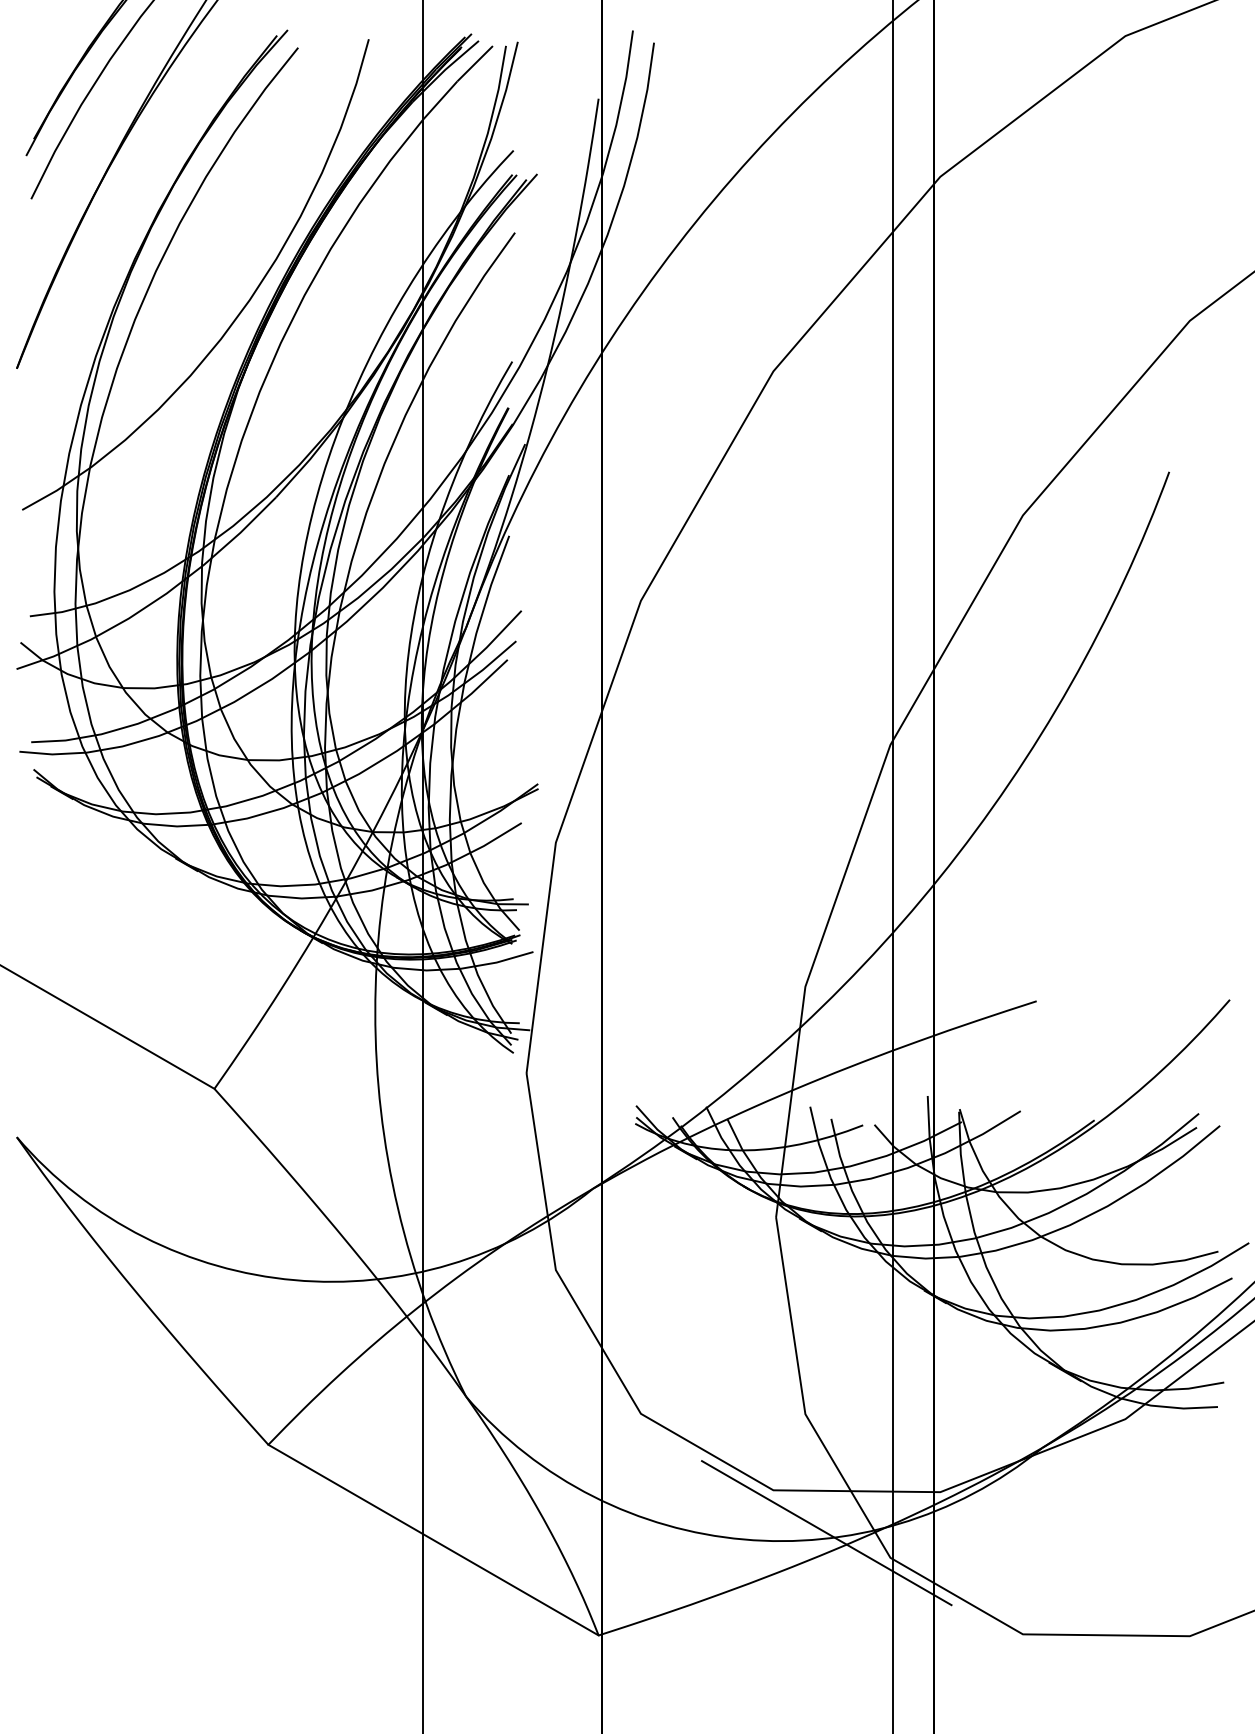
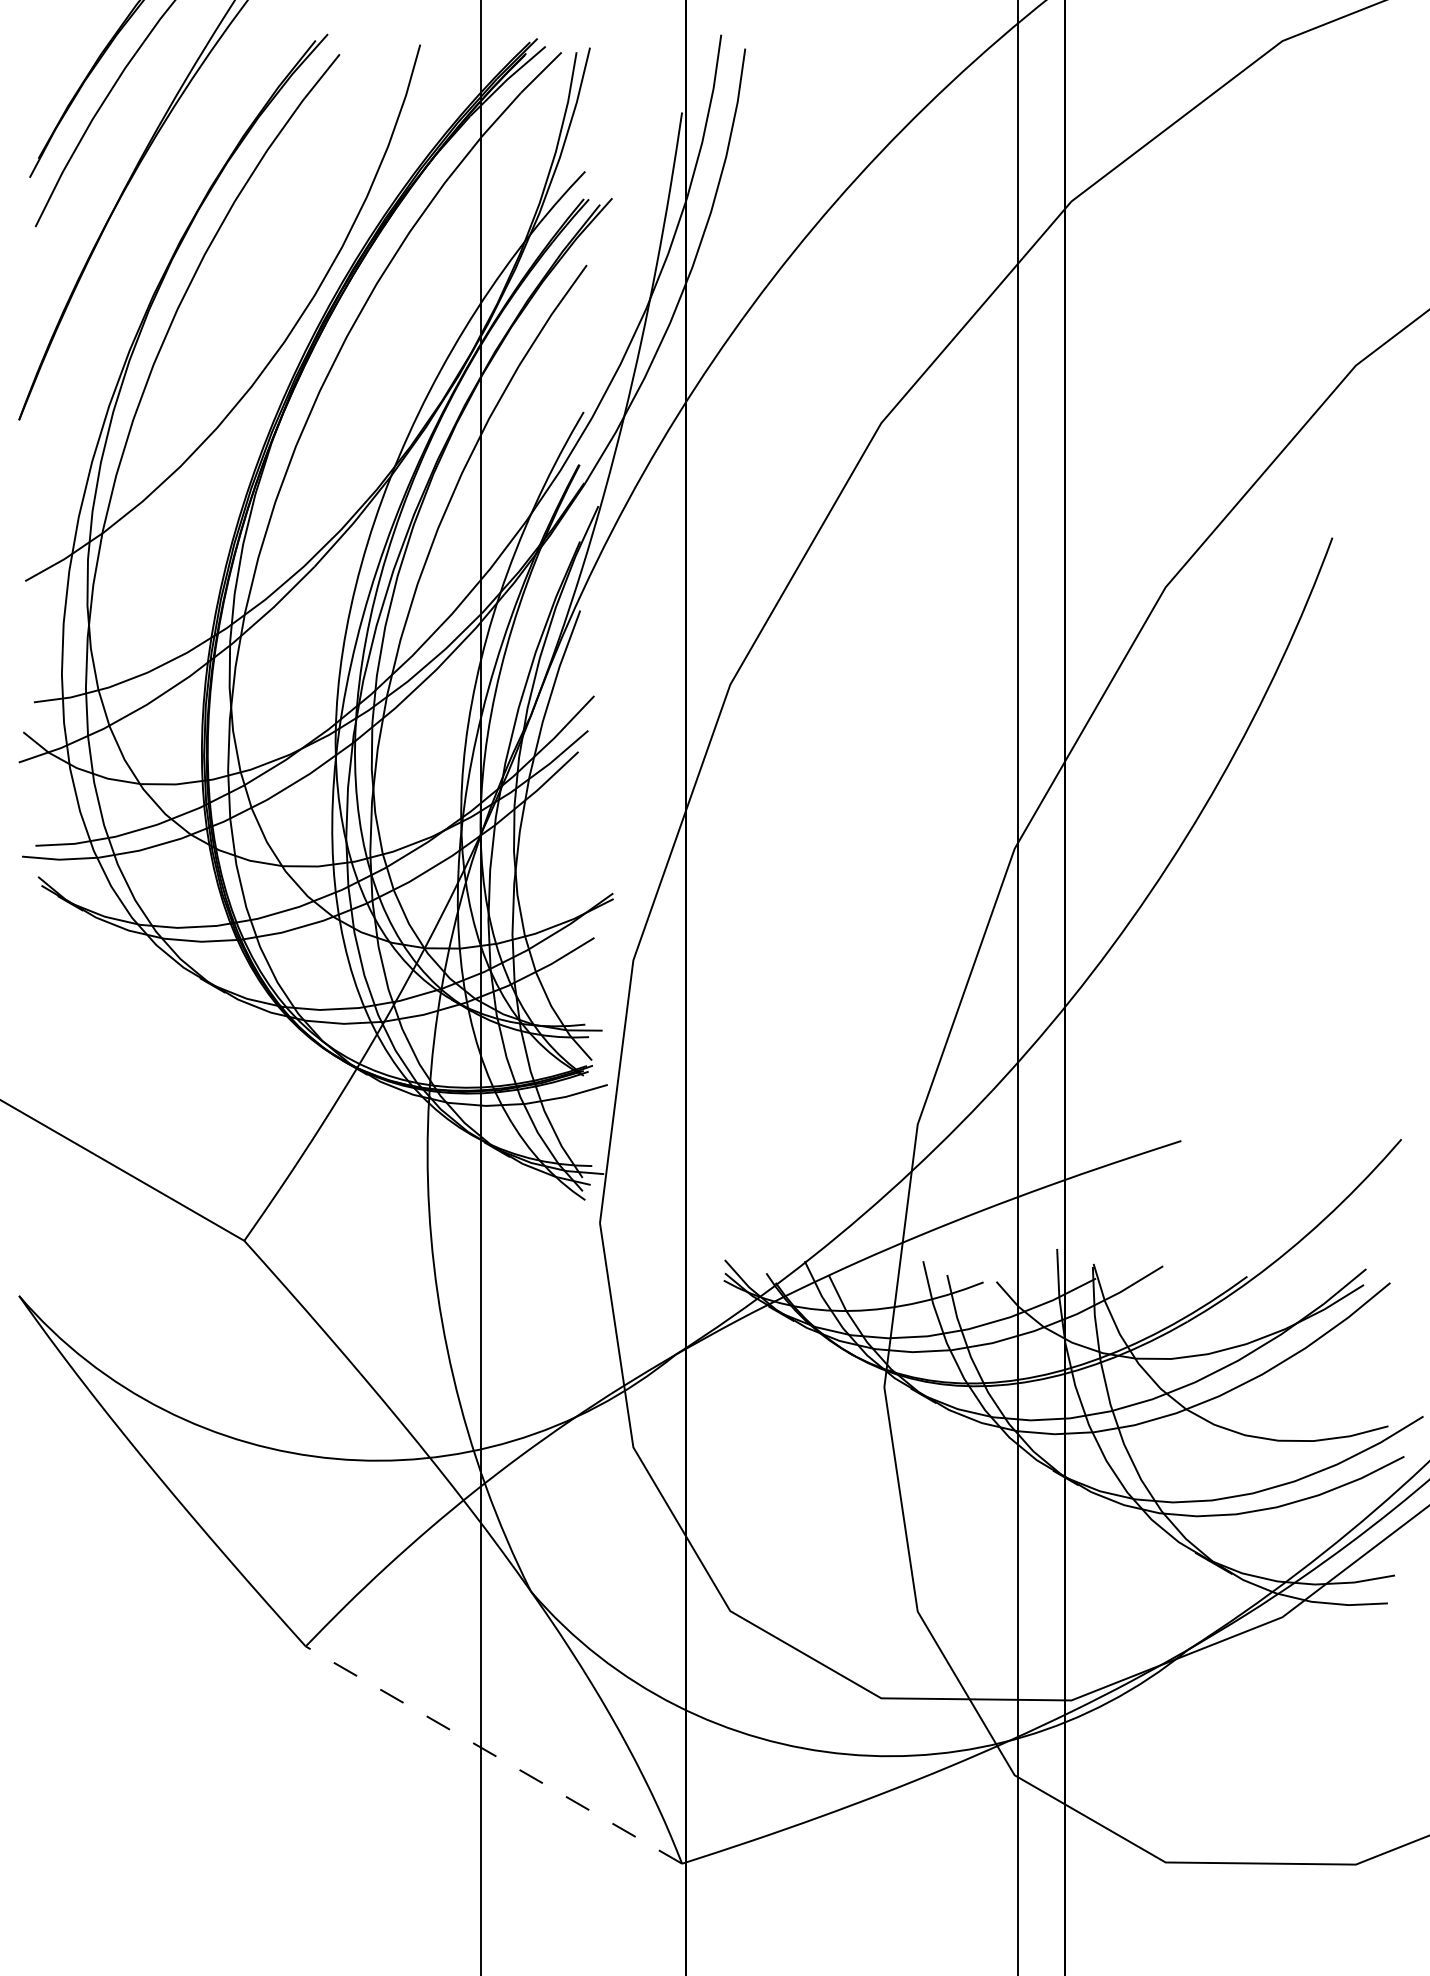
line: (826, 1533) -> (941, 1747), removed
line: (433, 1540) -> (493, 1755), solid -> dashed

